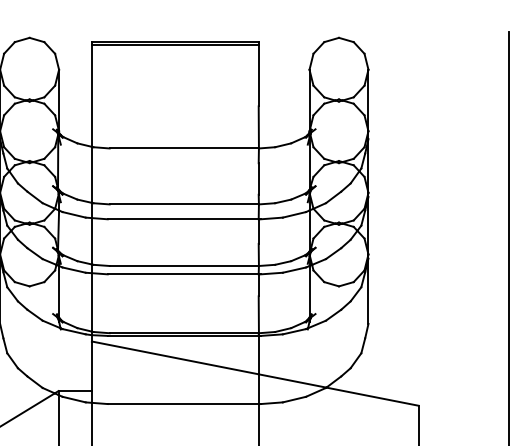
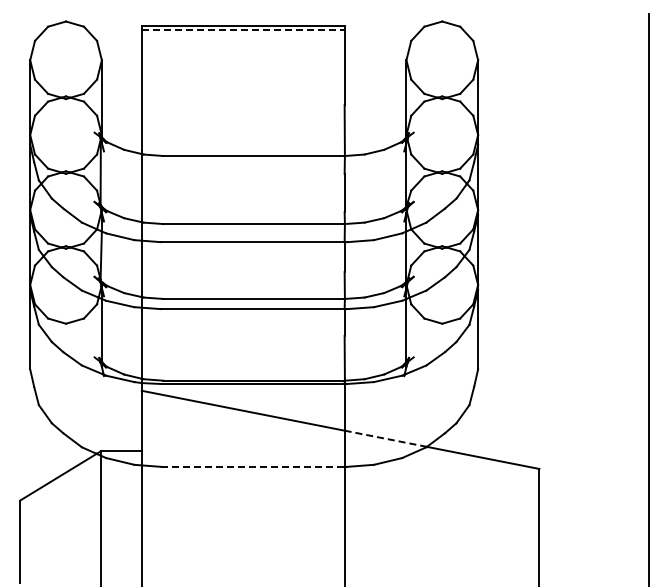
line: (175, 45) -> (243, 30), solid -> dashed
line: (292, 380) -> (385, 438), solid -> dashed
line: (182, 403) -> (252, 466), solid -> dashed

